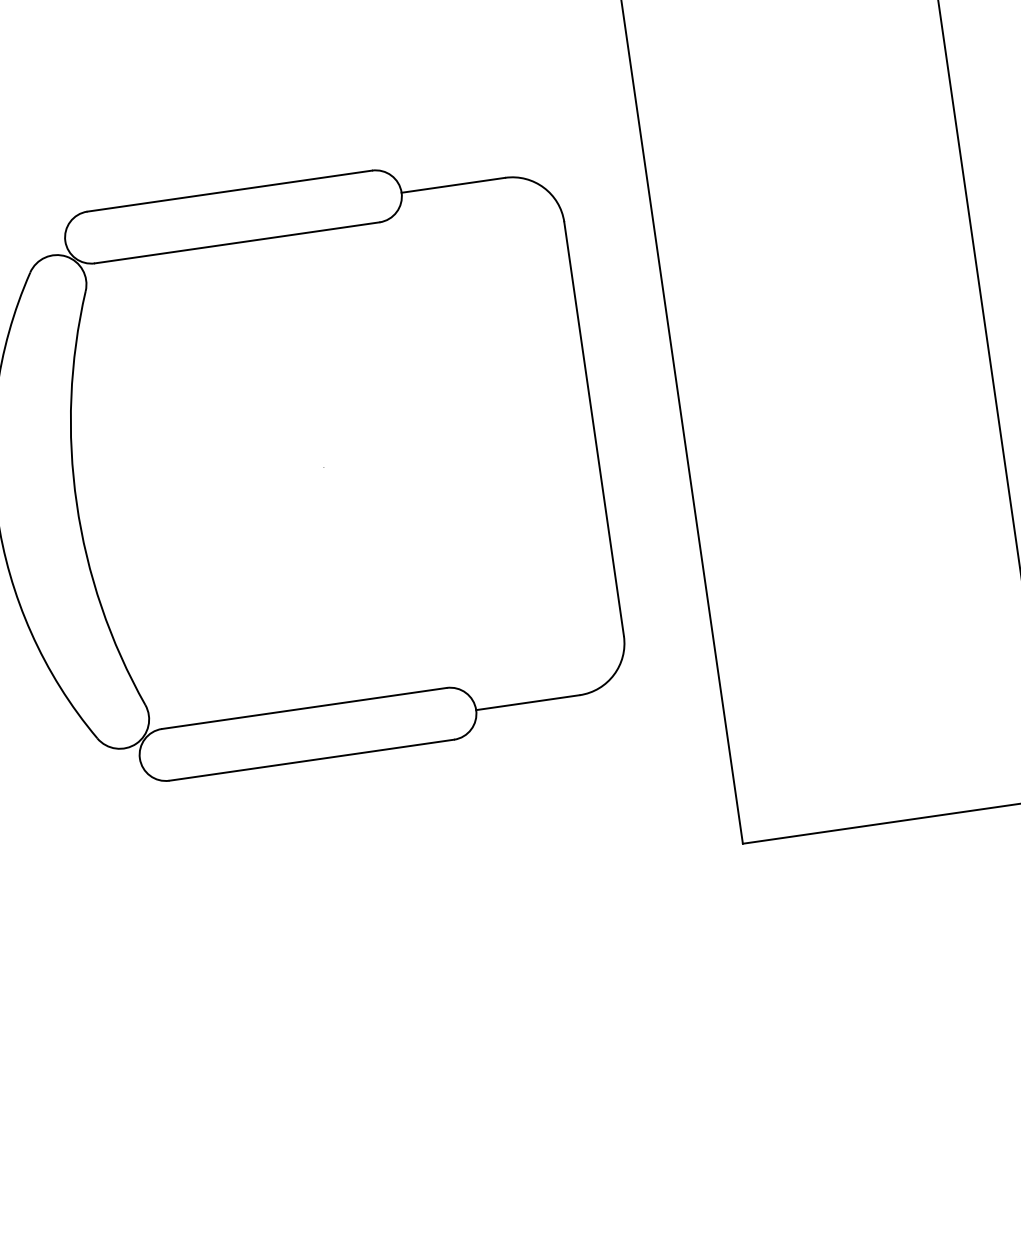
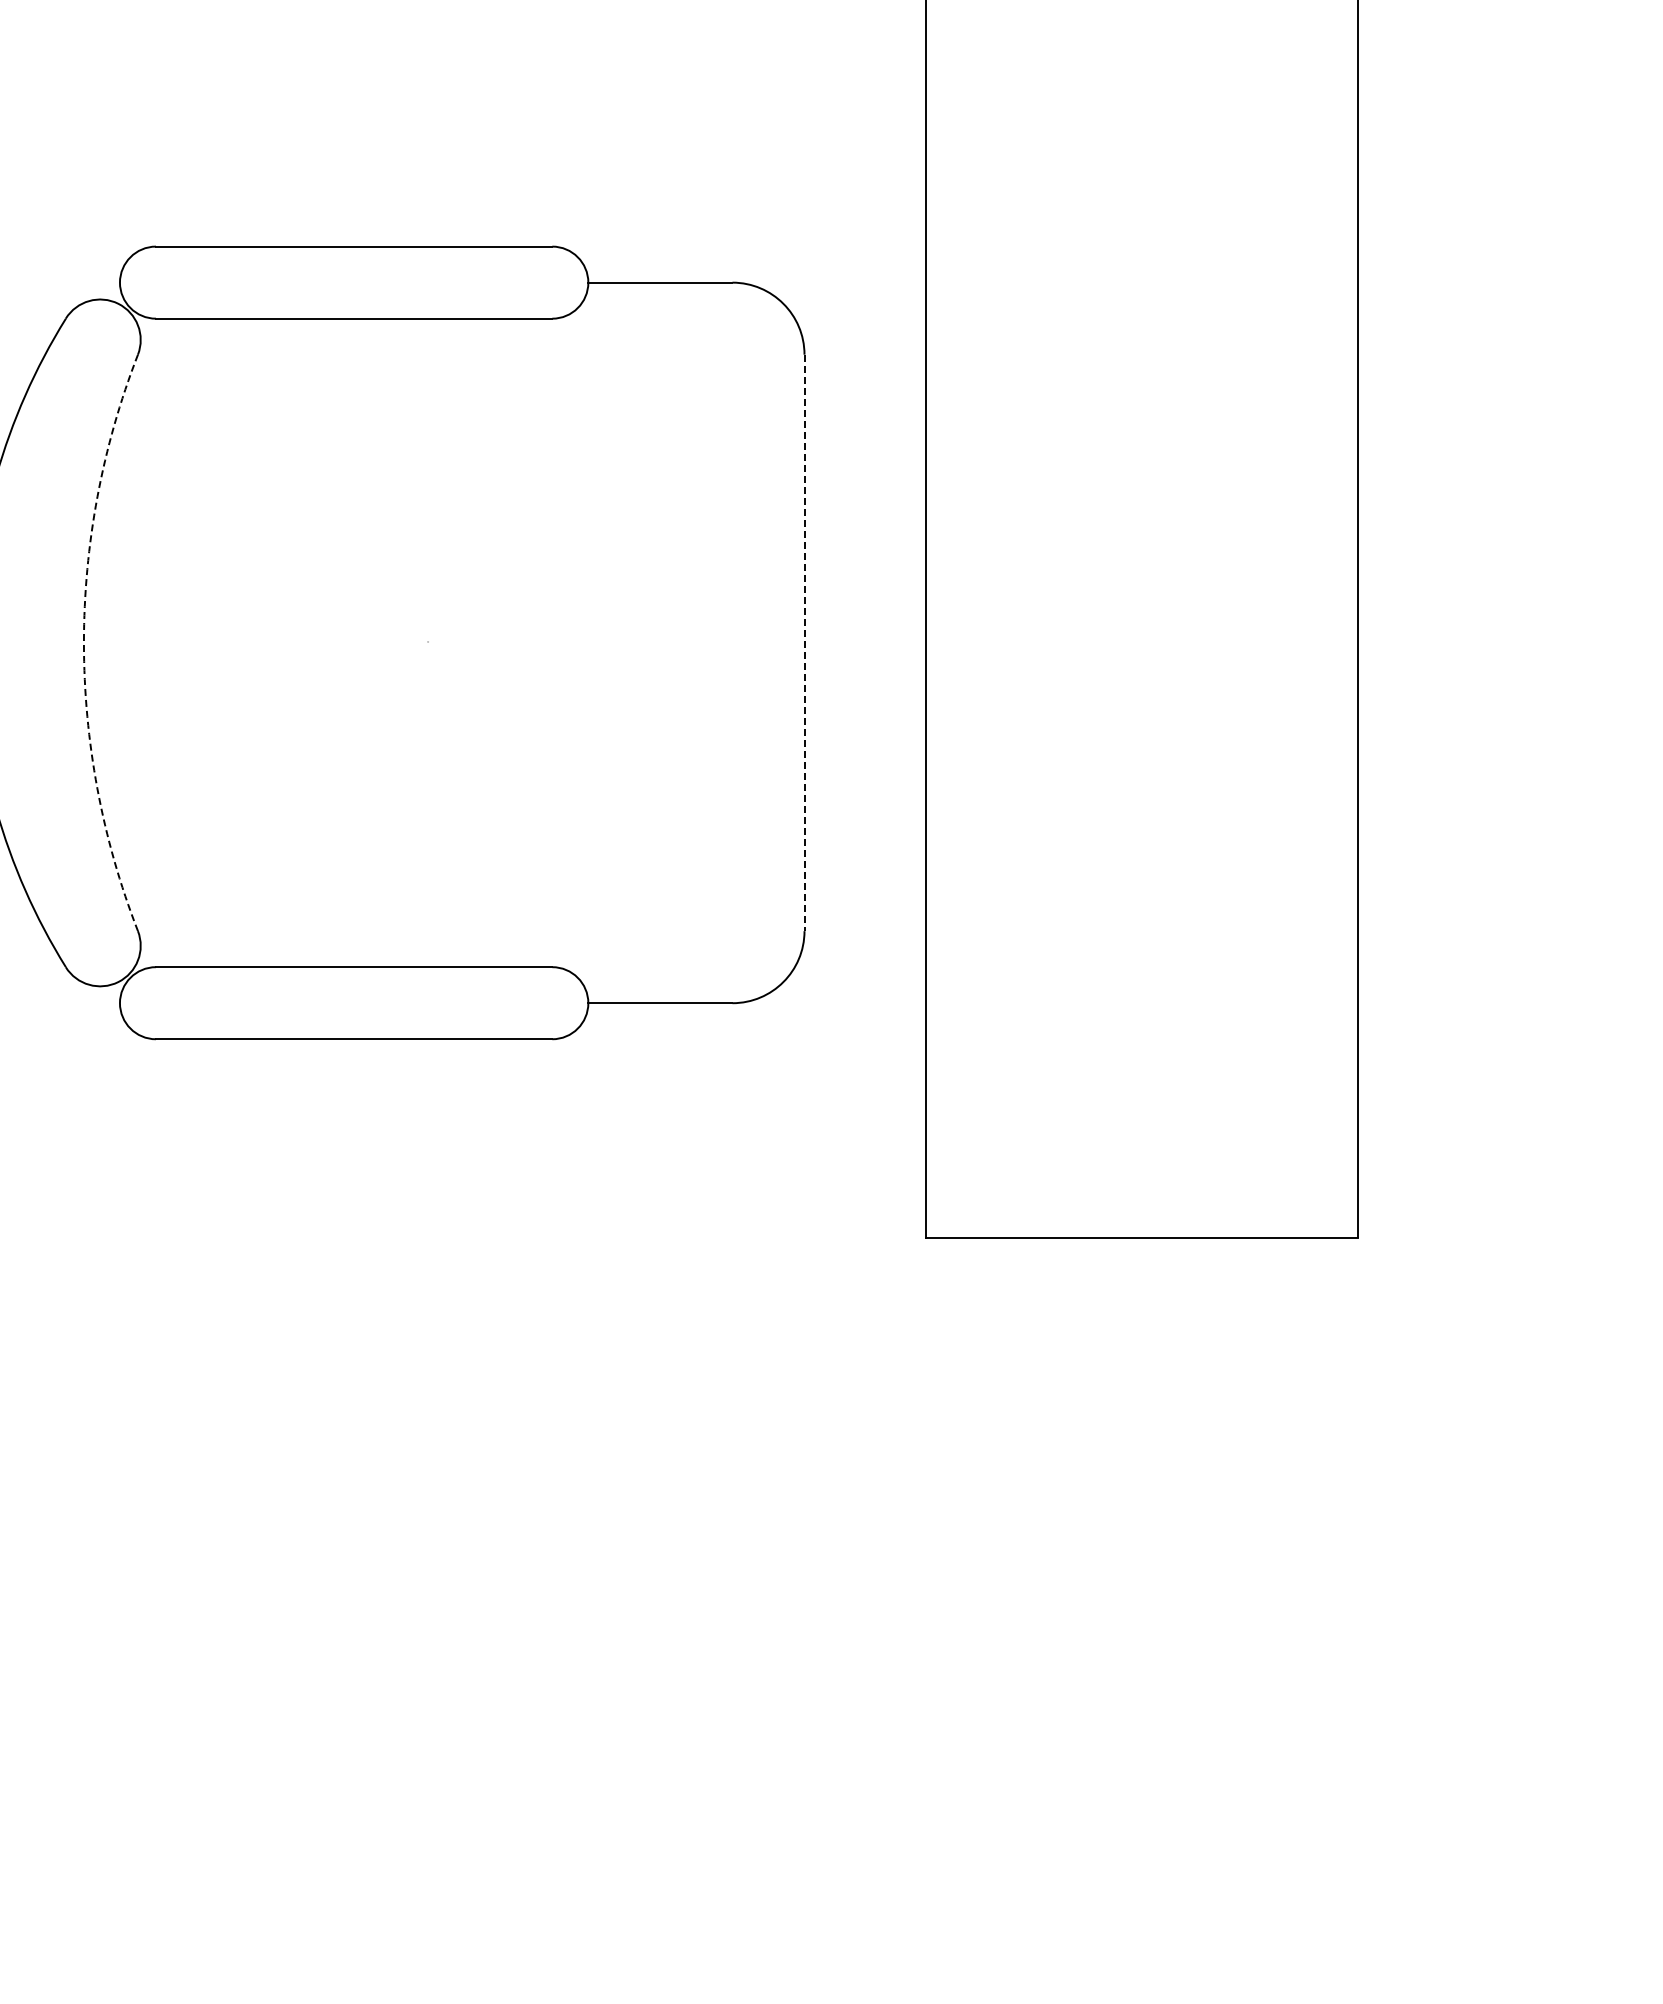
line: (594, 429) -> (804, 643), solid -> dashed
arc: (76, 503) -> (83, 642), solid -> dashed

